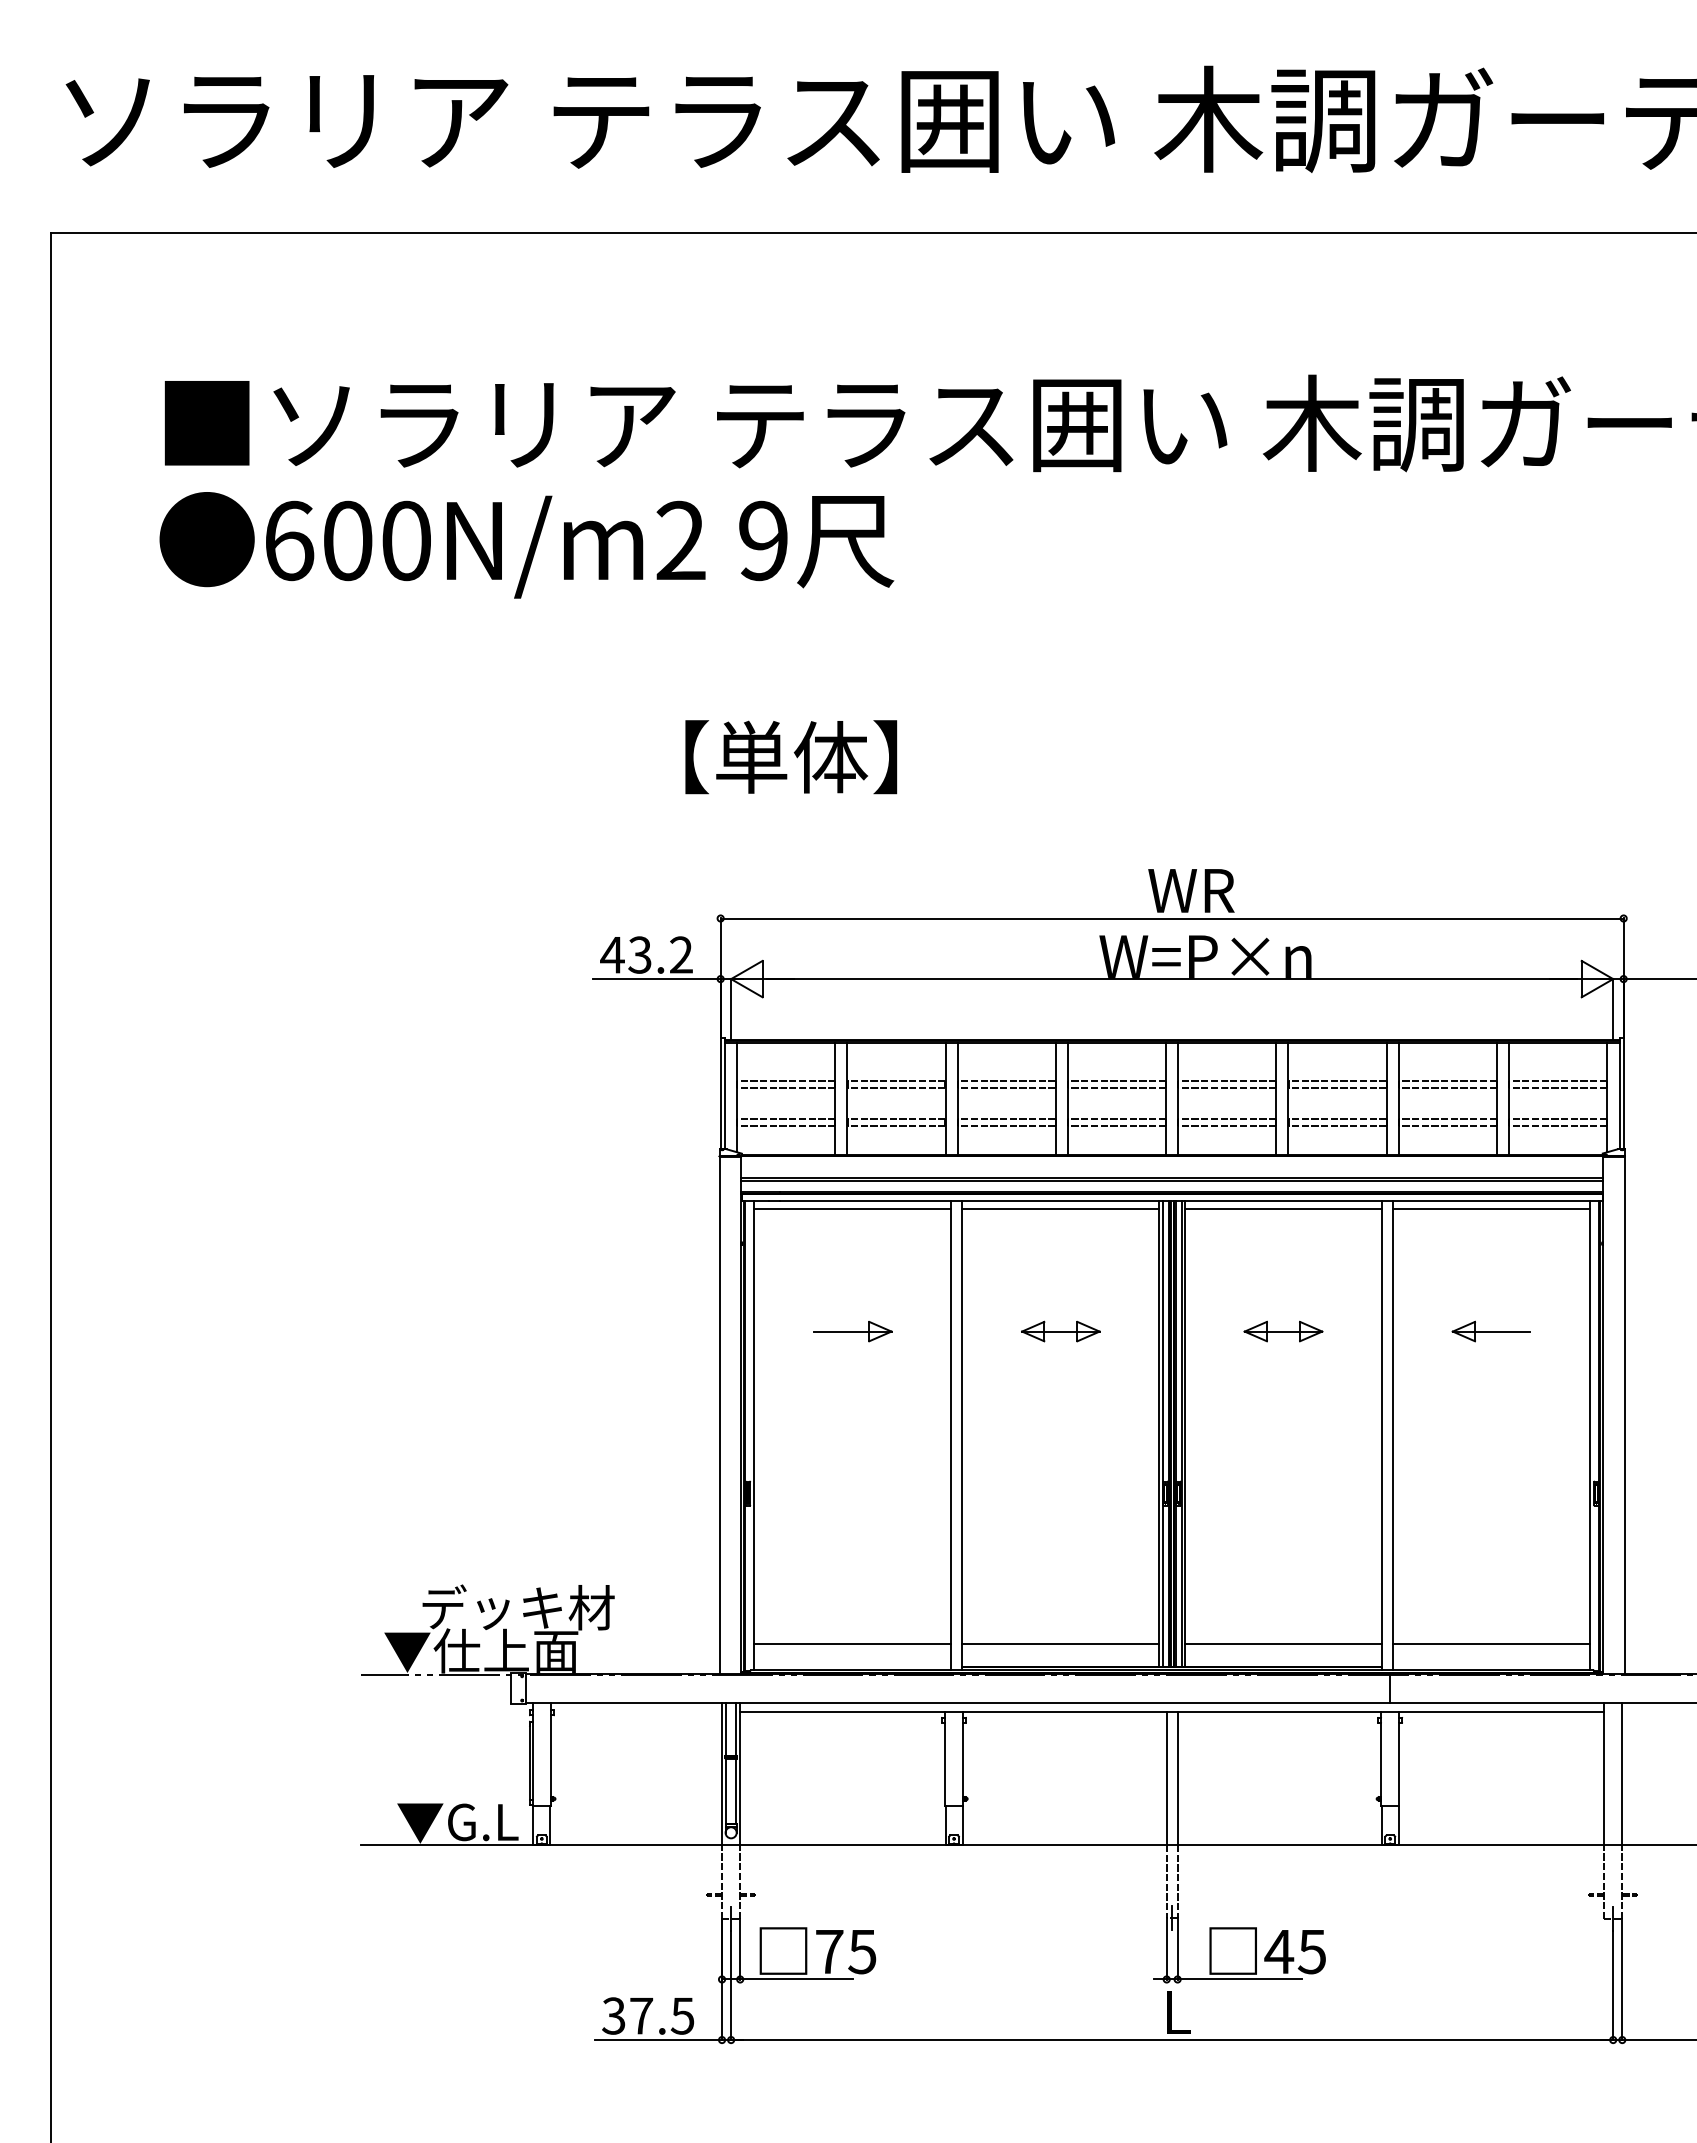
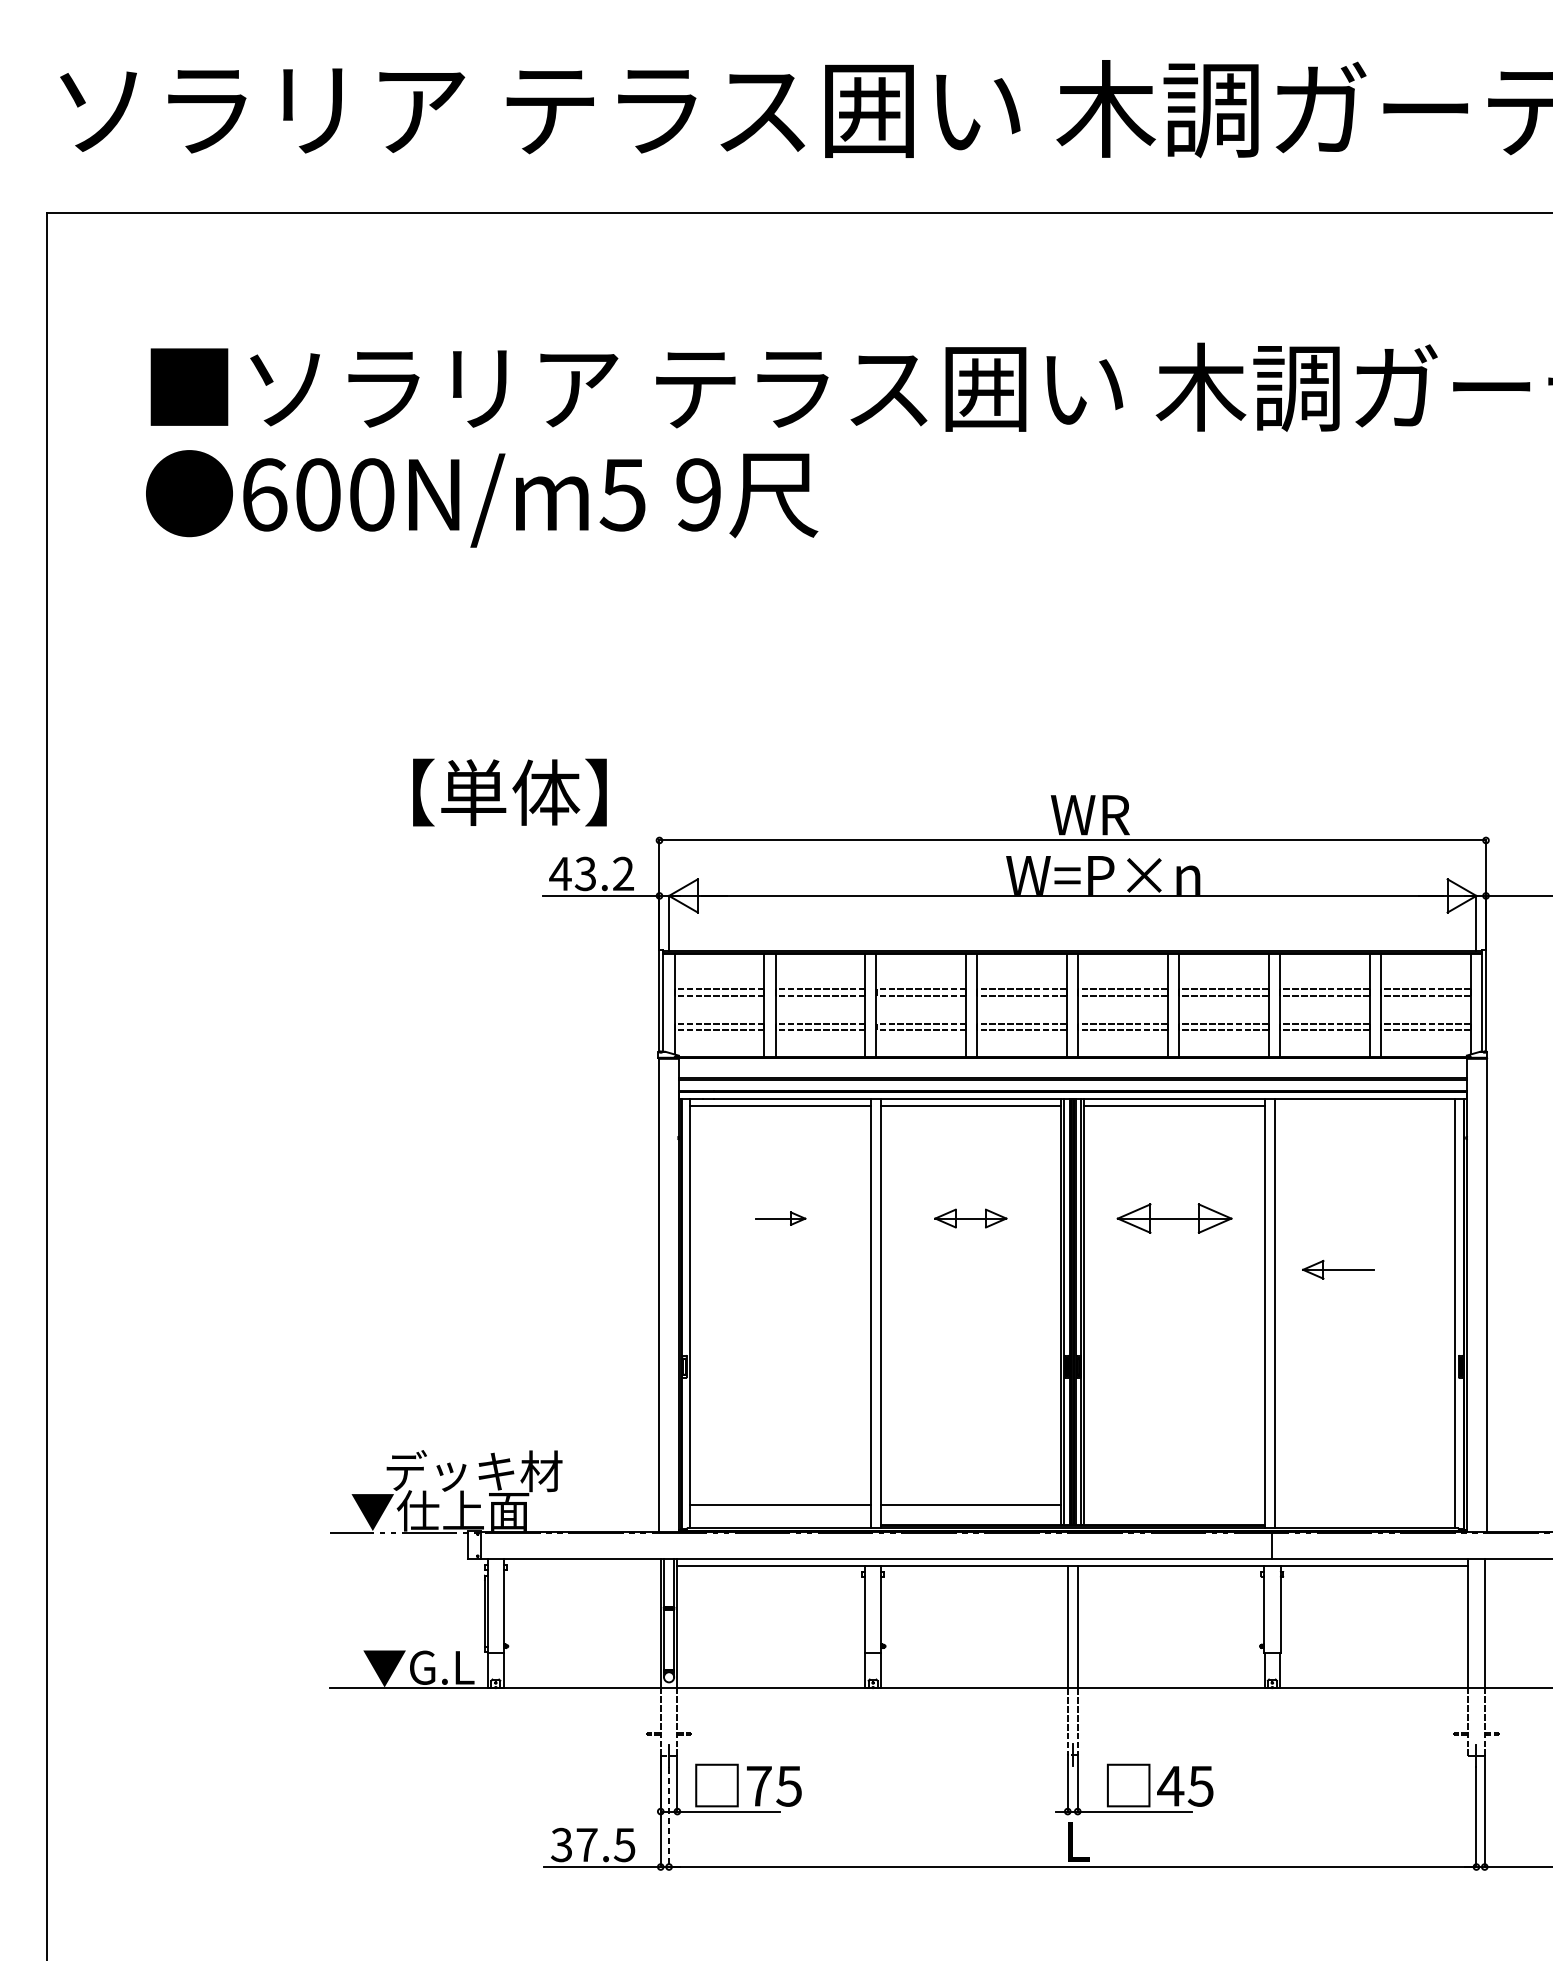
text: (680, 540) -> (622, 494), 600N/m2 -> 600N/m5
text: (791, 757) -> (510, 792), moved
line: (1491, 1208) -> (1365, 1105), removed
part: (852, 1331) -> (780, 1218), size x0.7
part: (1283, 1331) -> (1174, 1218), size x1.6
part: (1490, 1331) -> (1337, 1269), moved
line: (1283, 1644) -> (1174, 1504), removed
line: (1491, 1644) -> (1365, 1504), removed
line: (731, 1985) -> (669, 1817), solid -> dashed

